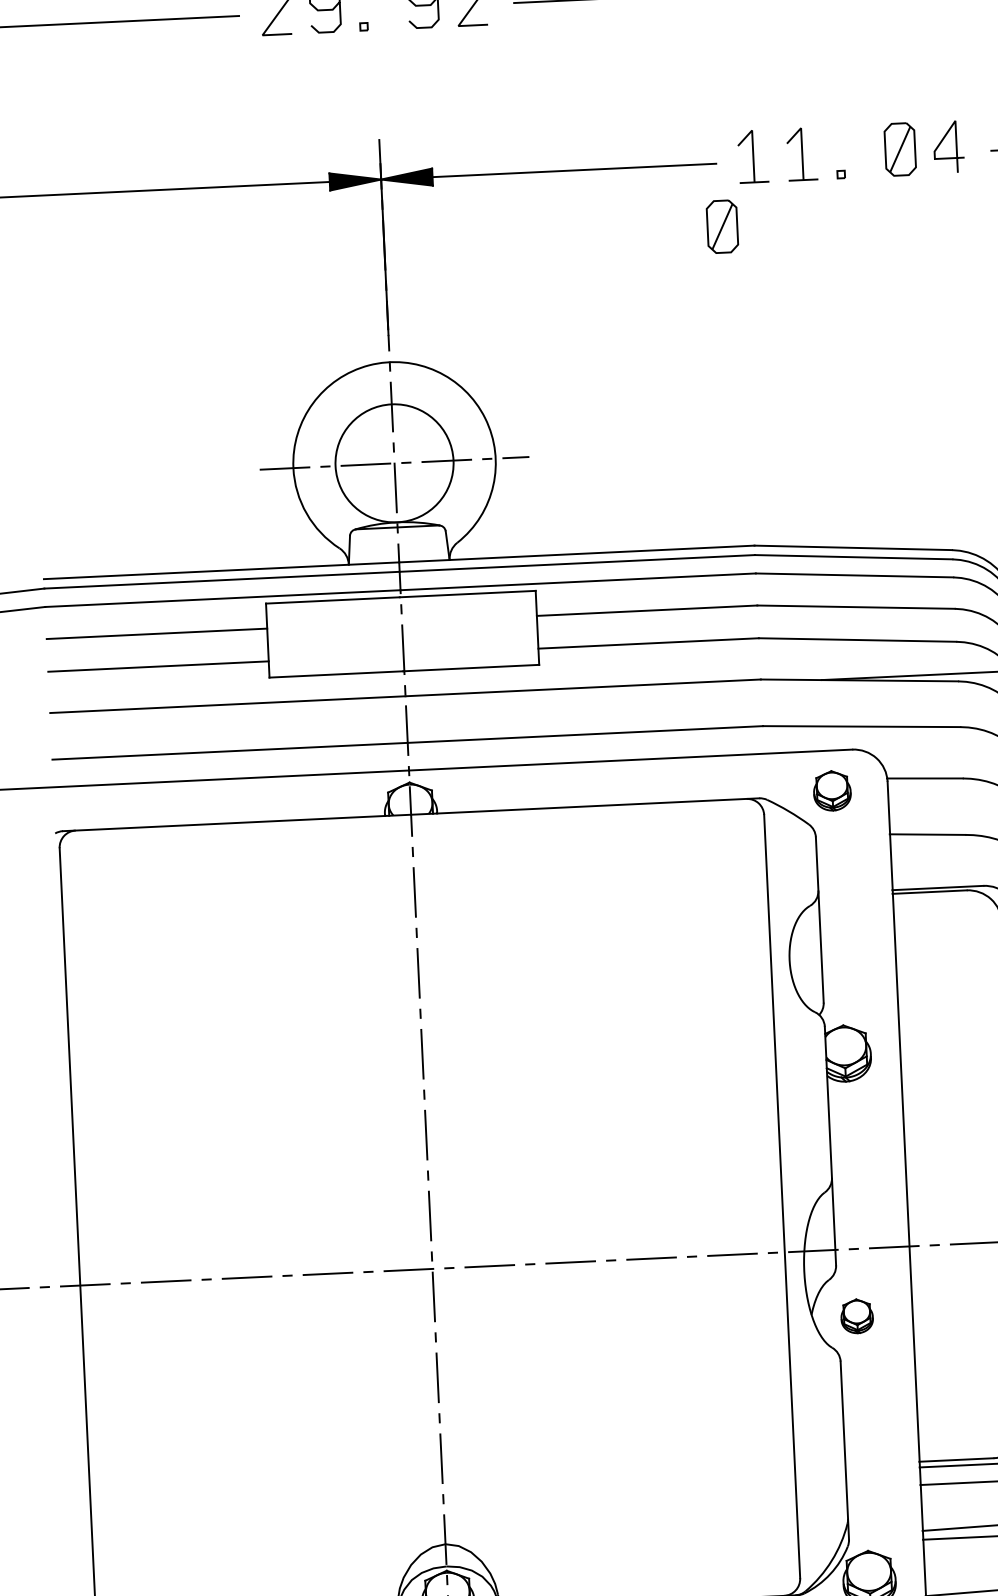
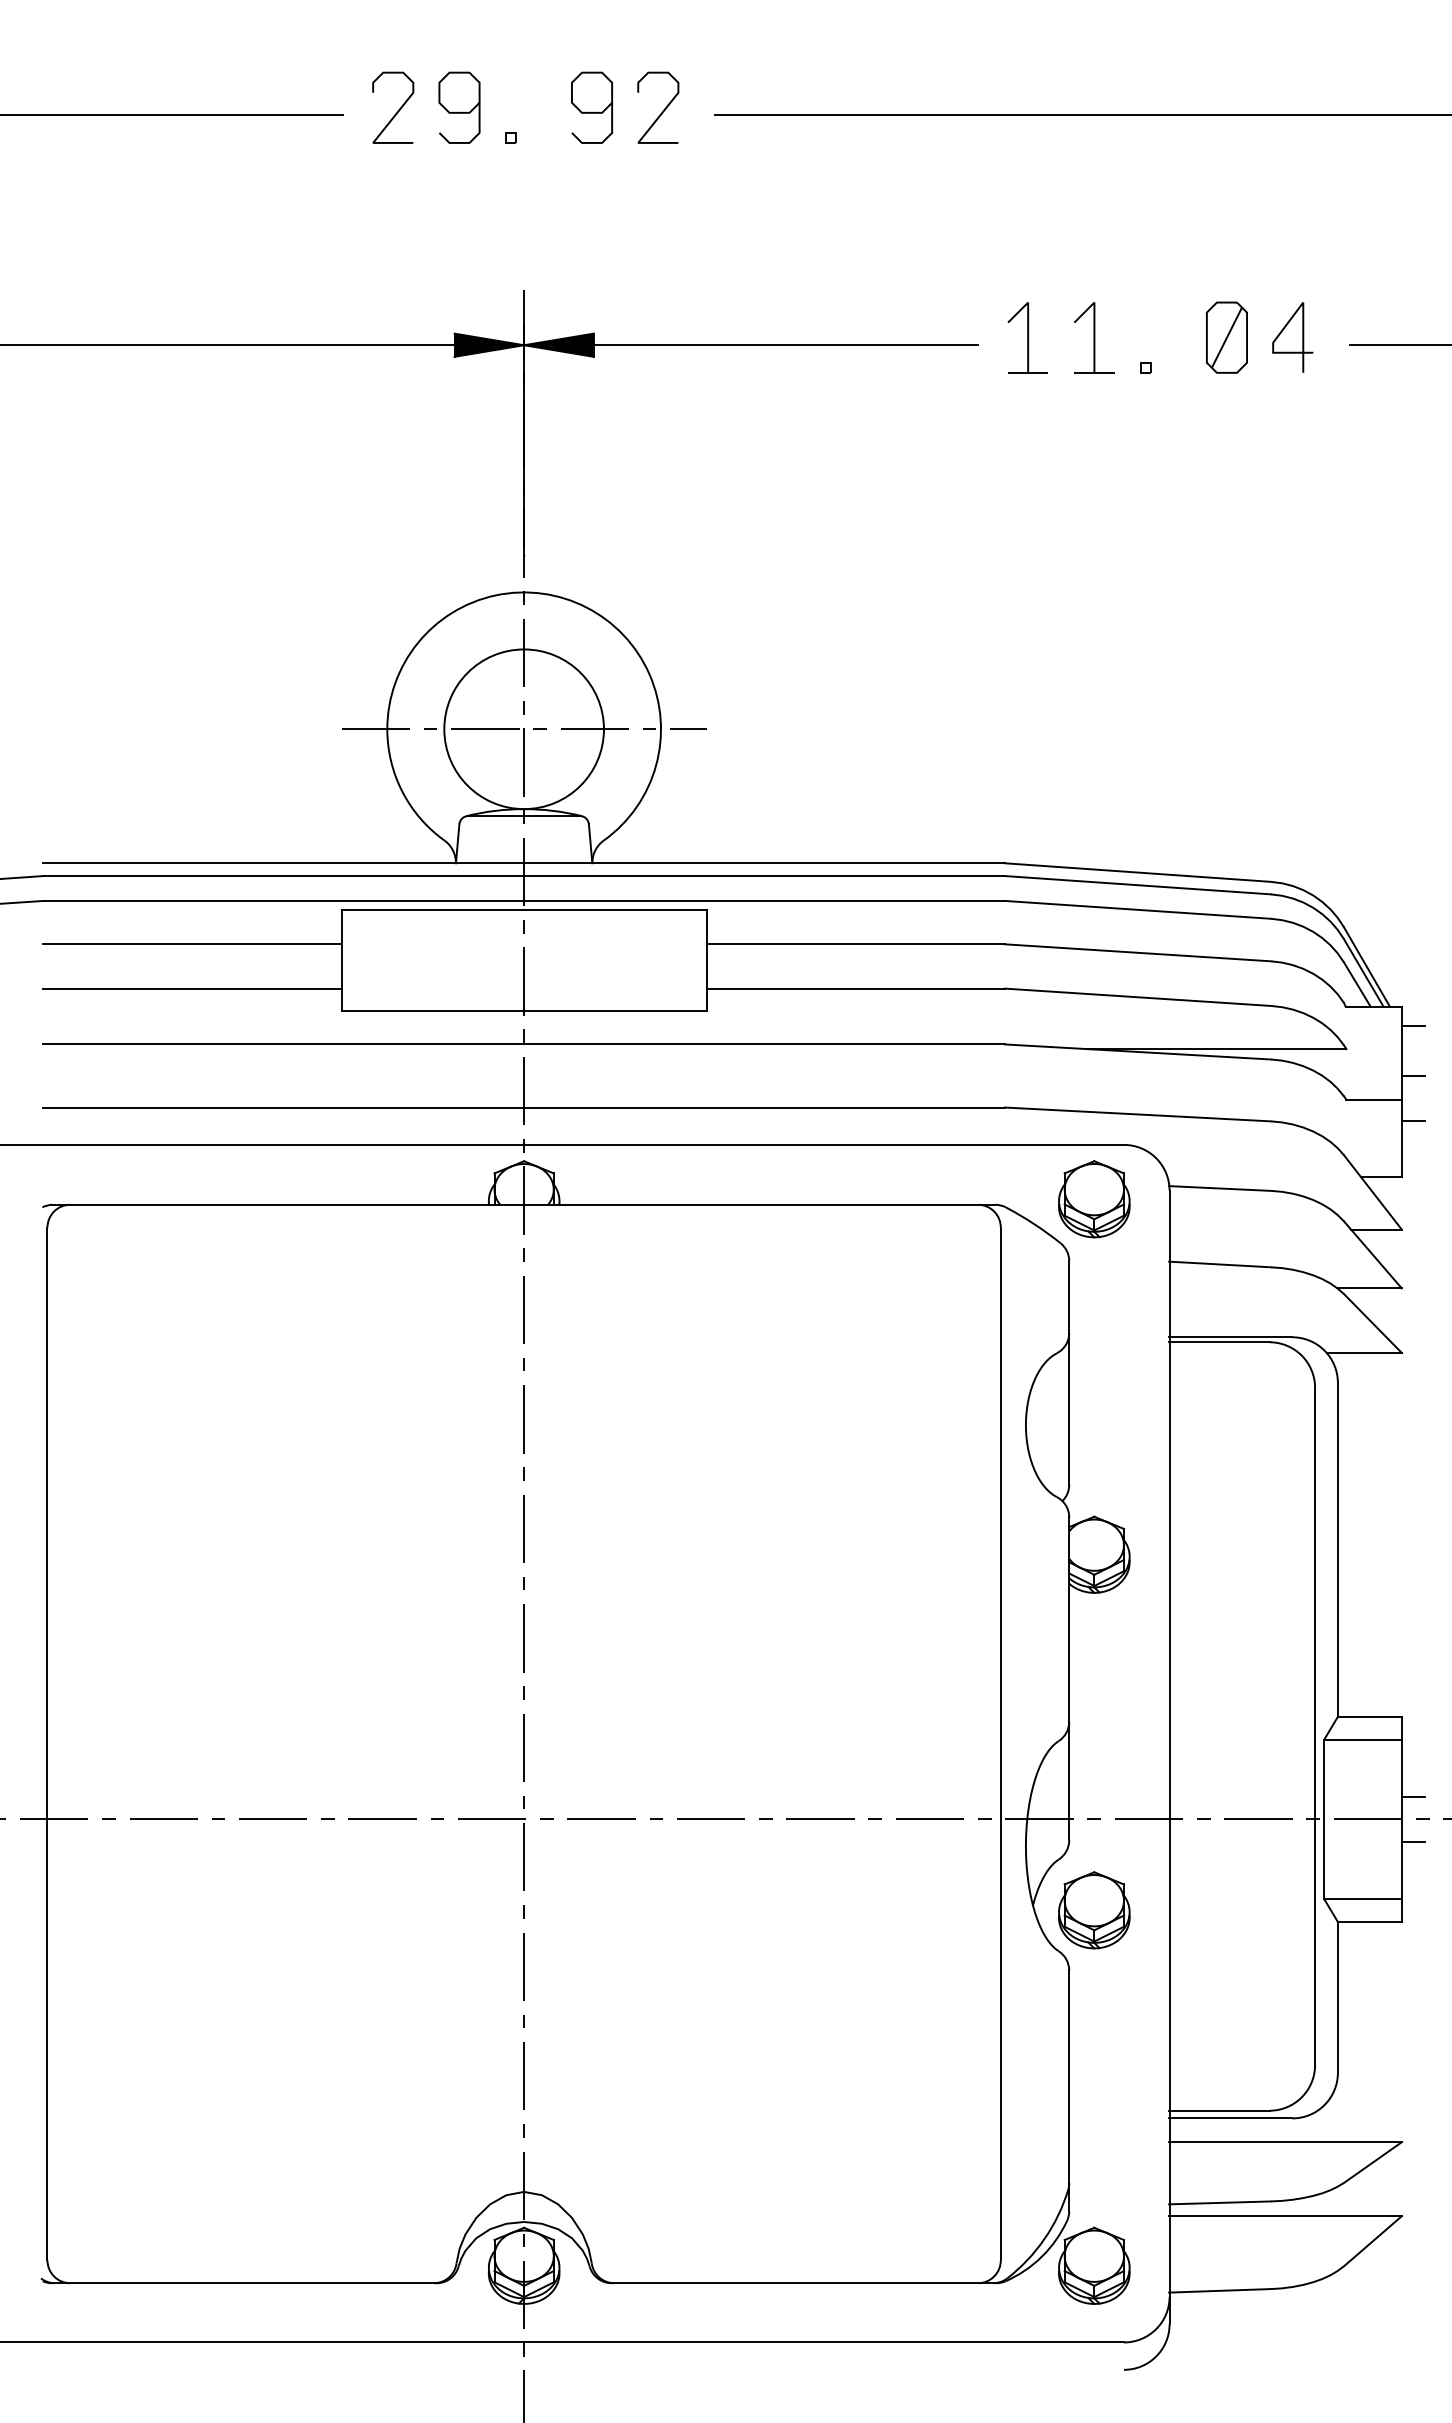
part: (722, 226) -> (981, 430), removed
part: (832, 790) -> (1094, 1199), size x1.43
part: (857, 1316) -> (1094, 1910), size x1.67

